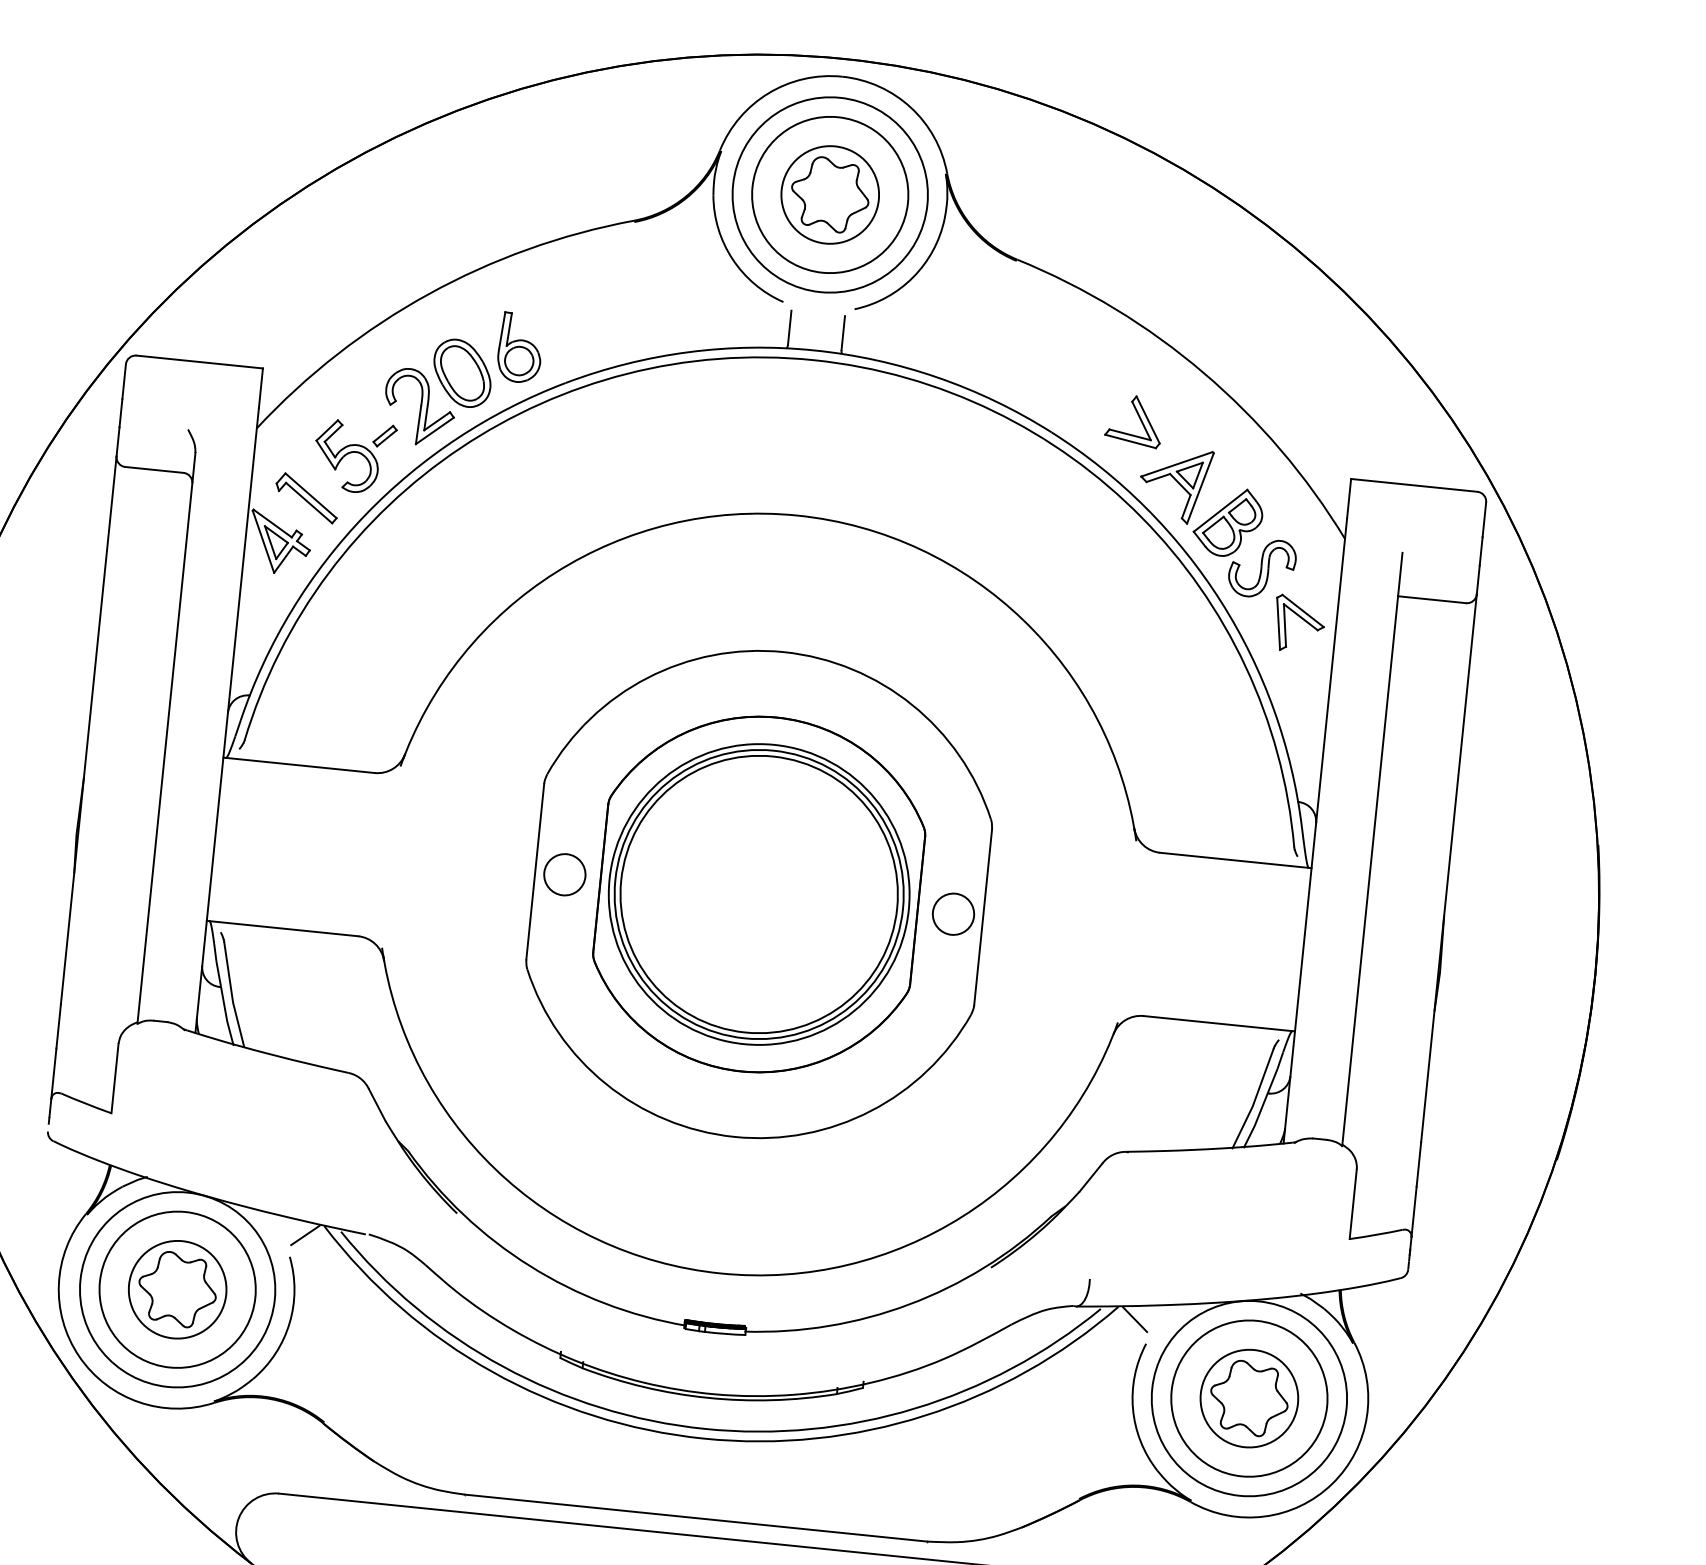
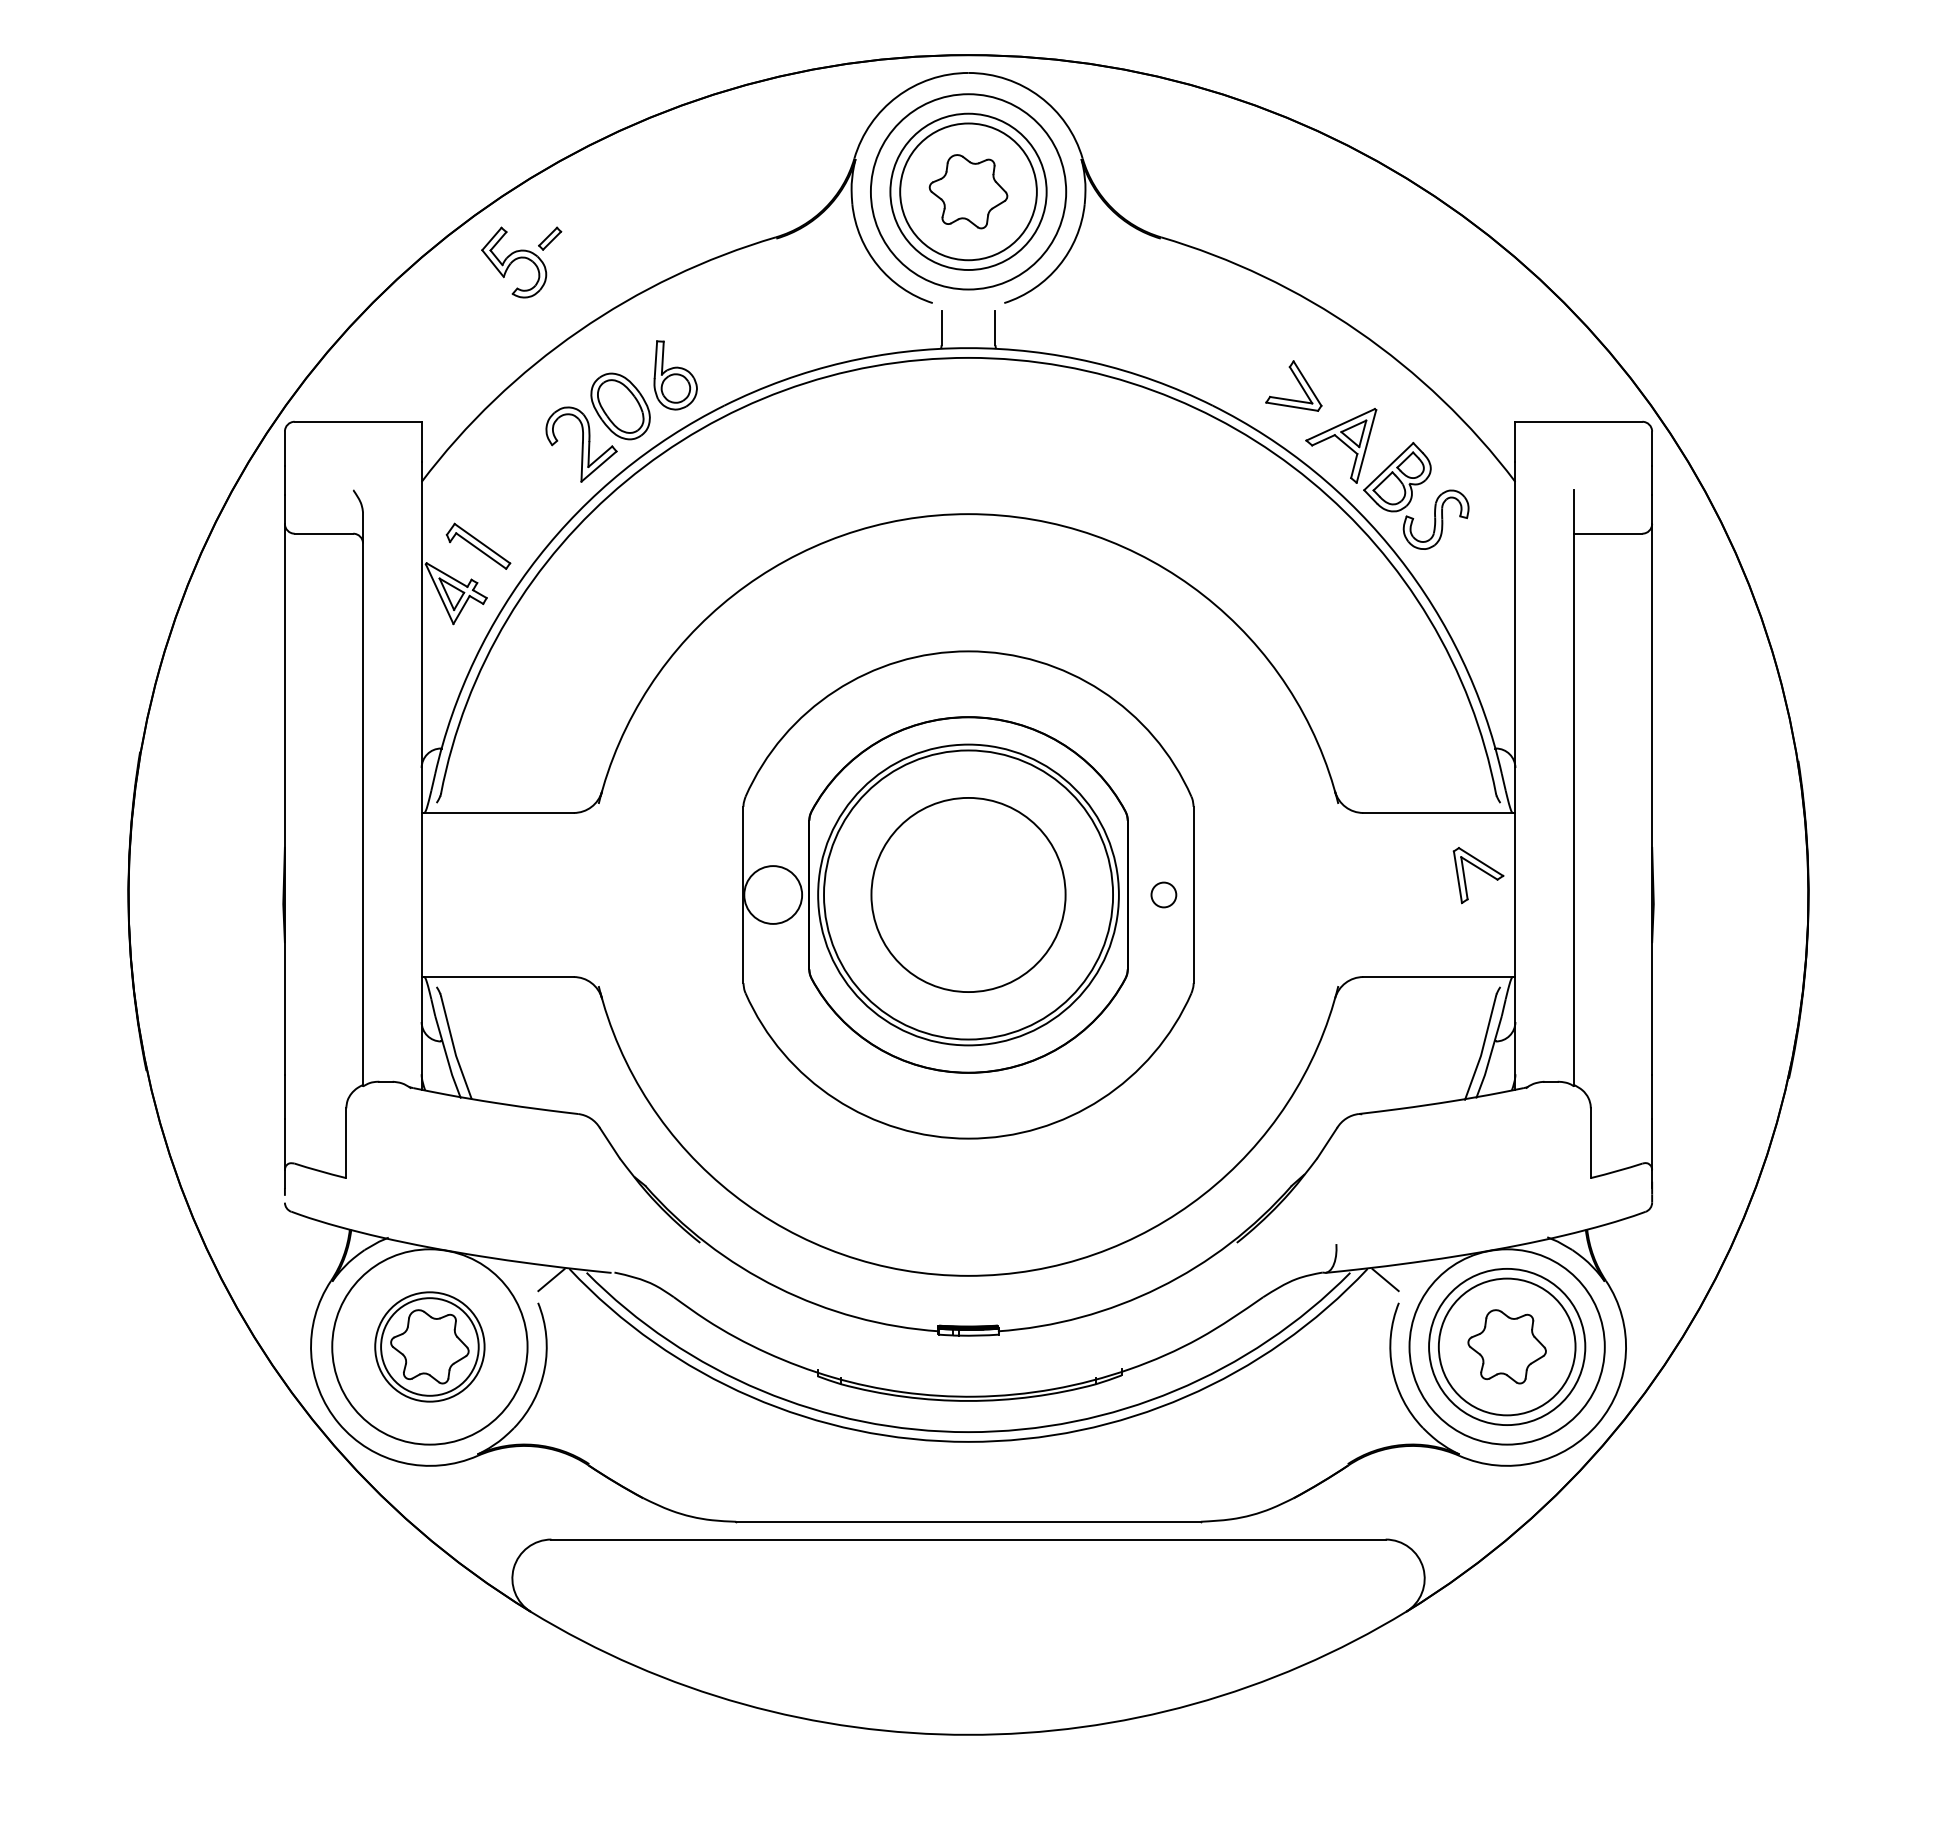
circle: (830, 194) -> (968, 191), size x1.4
part: (354, 456) -> (521, 262), moved
part: (1299, 624) -> (1478, 875), moved
circle: (564, 874) -> (772, 894), size x1.4
circle: (759, 894) -> (968, 894), size x0.7
circle: (953, 913) -> (1163, 894), size x0.6
circle: (177, 1289) -> (429, 1346), size x0.7
circle: (1249, 1398) -> (1507, 1346), size x1.4

